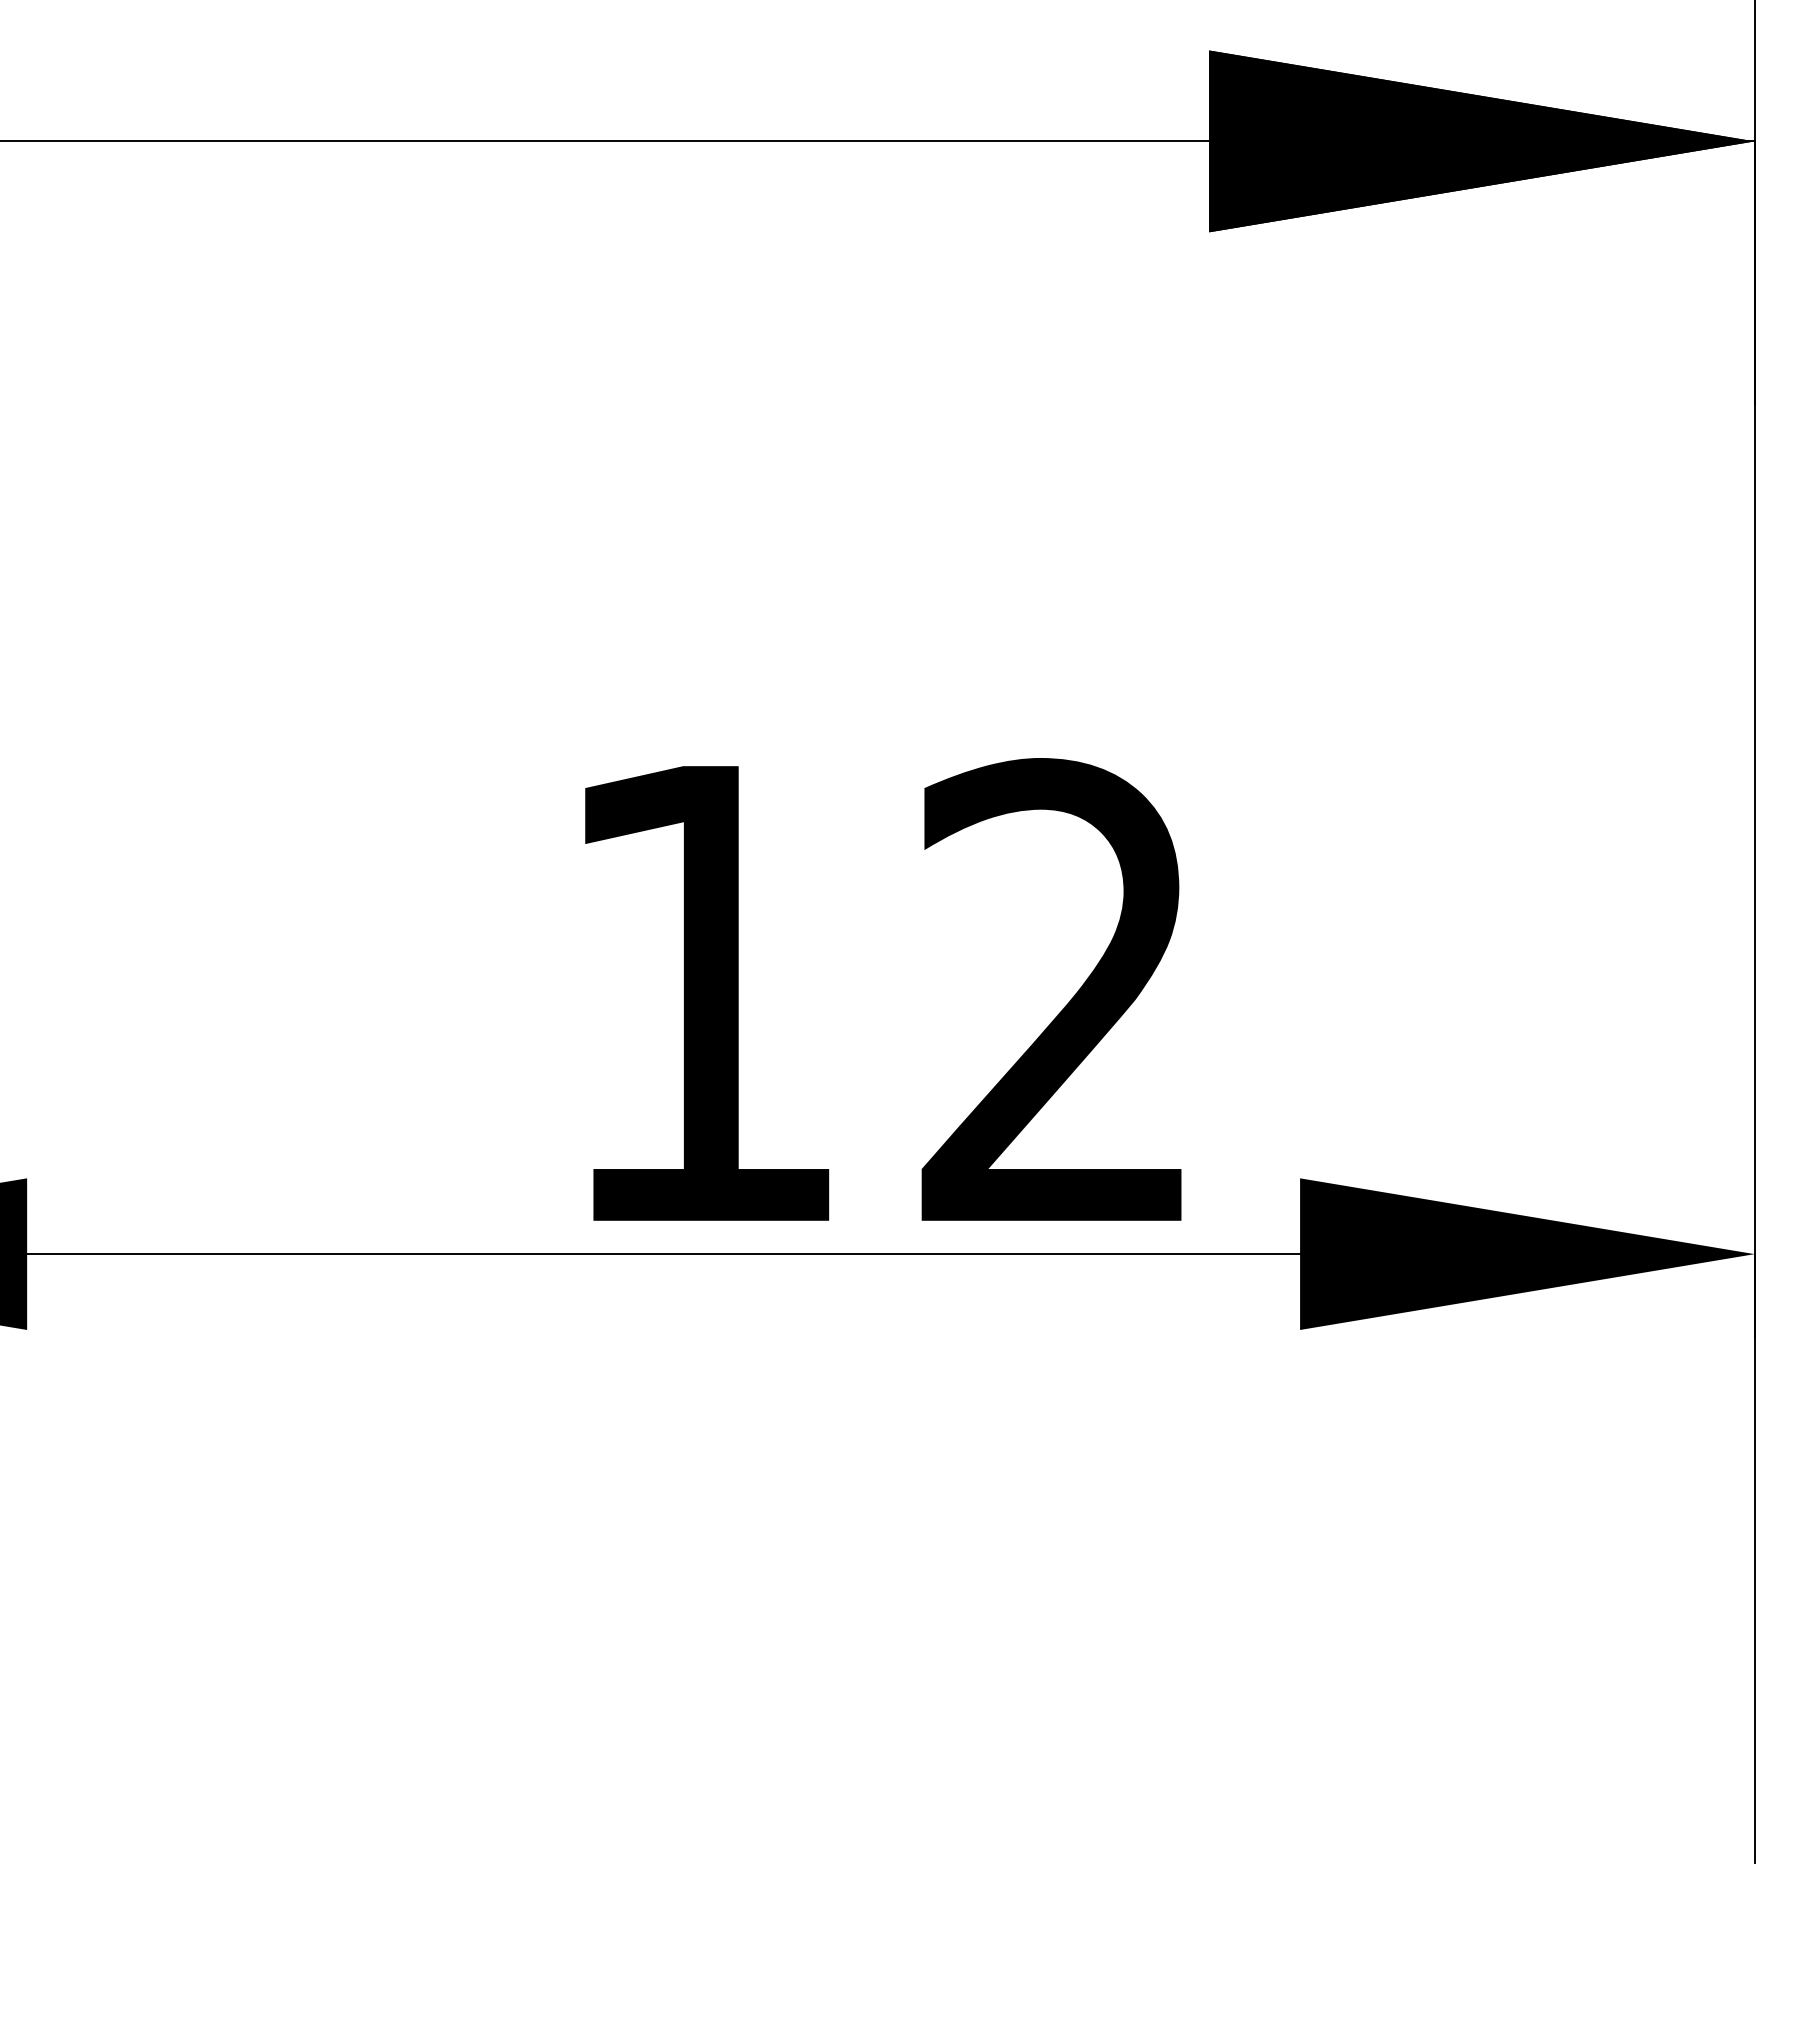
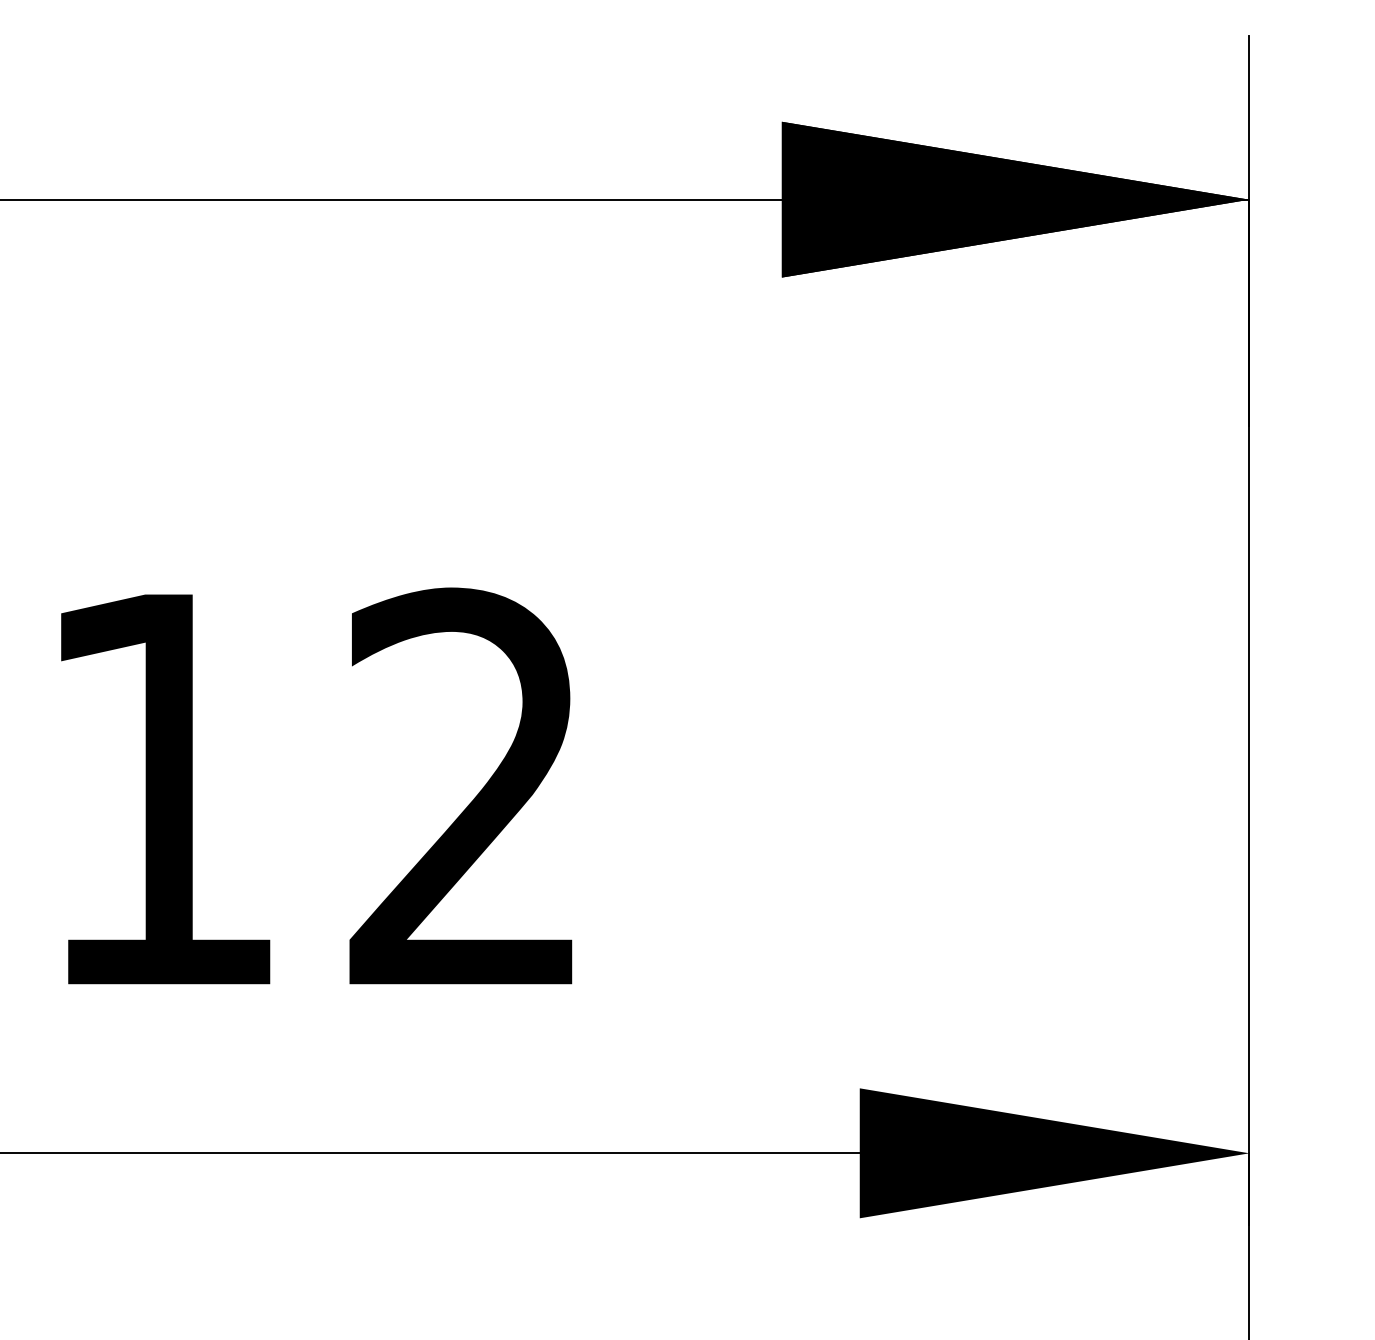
text: (883, 989) -> (316, 785), moved

